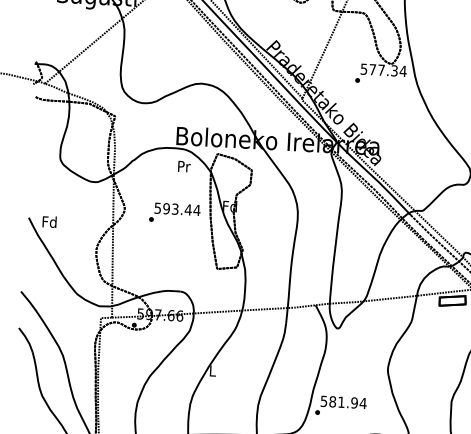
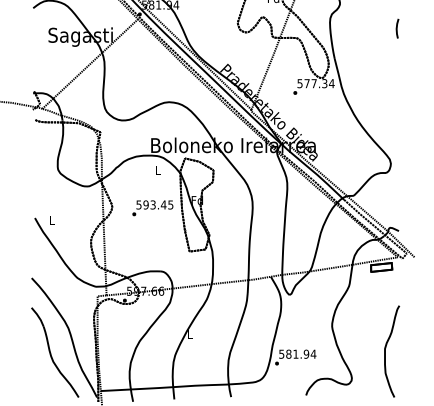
text: (184, 165) -> (158, 169), Pr -> L
text: (196, 209) -> (170, 204), 593.44 -> 593.45
text: (49, 221) -> (51, 220), Fd -> L

